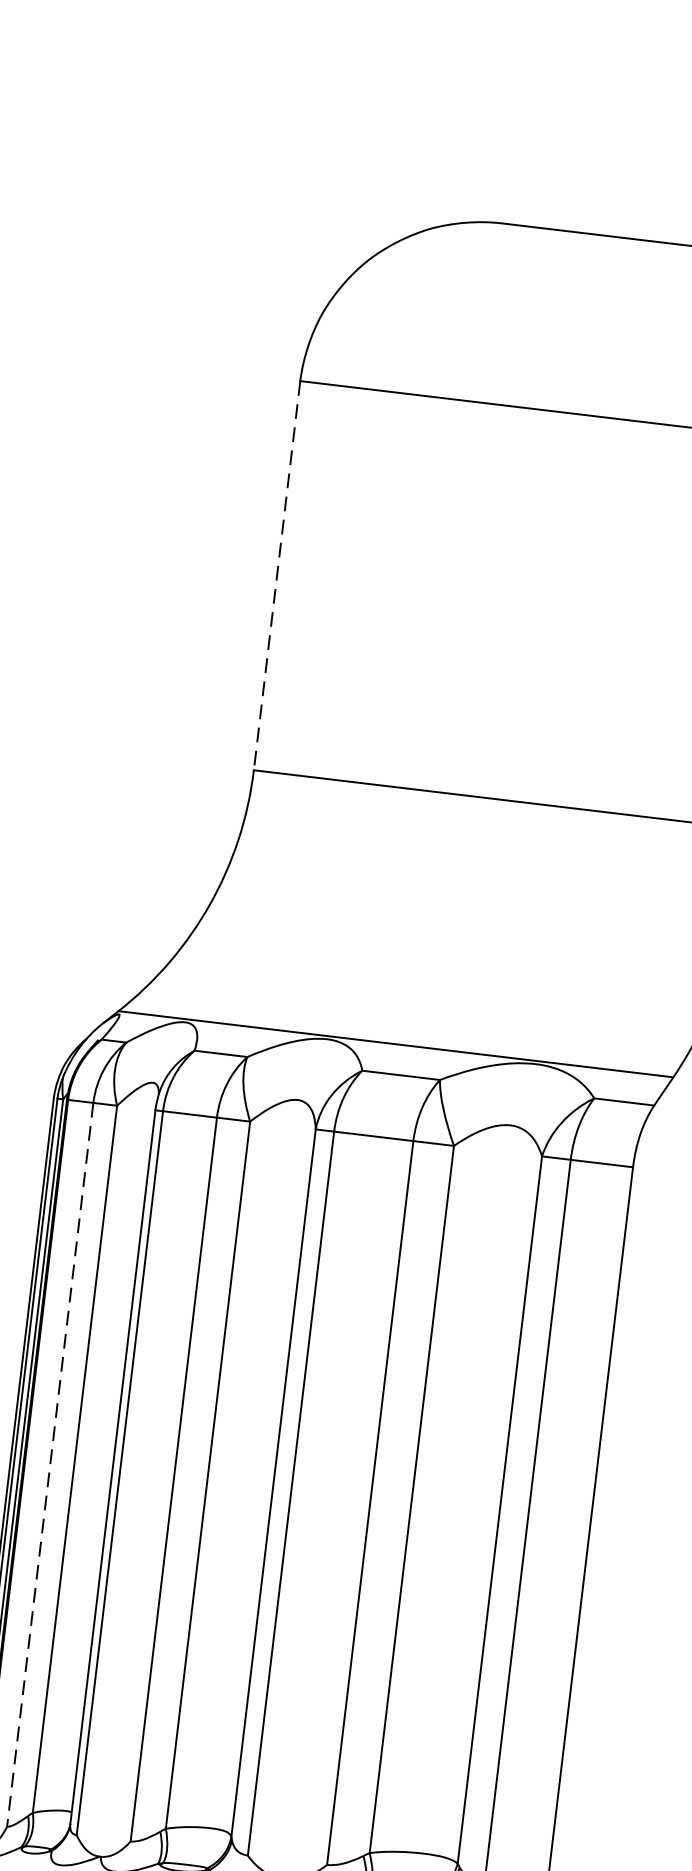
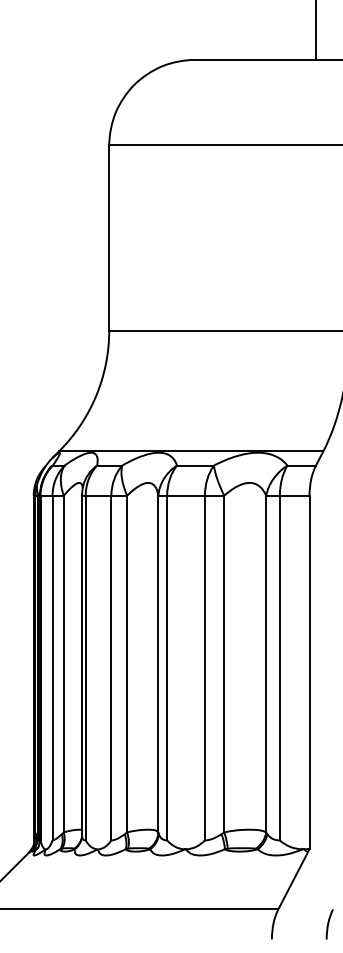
line: (277, 574) -> (109, 237), dashed -> solid
line: (50, 1465) -> (52, 668), dashed -> solid

